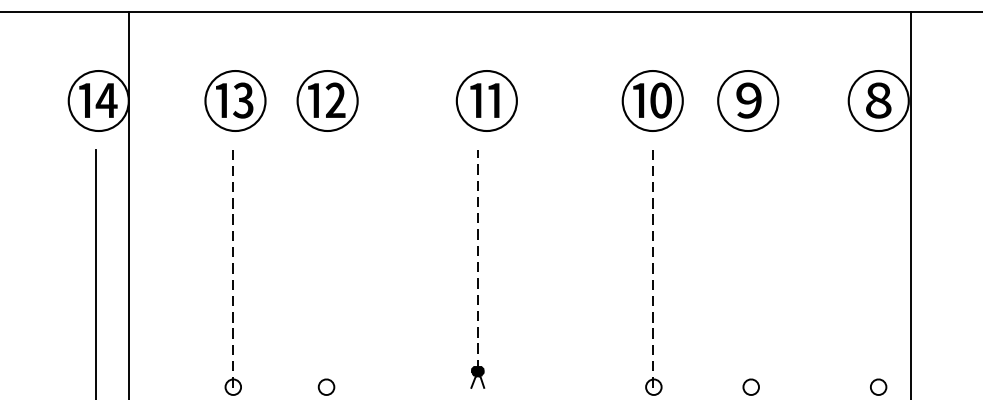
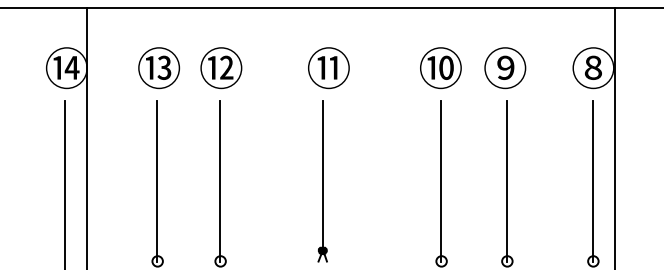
line: (478, 258) -> (323, 174), dashed -> solid
line: (233, 267) -> (157, 180), dashed -> solid
line: (653, 267) -> (441, 180), dashed -> solid
line: (326, 268) -> (220, 181), added
line: (751, 268) -> (507, 181), added
line: (878, 268) -> (593, 181), added

